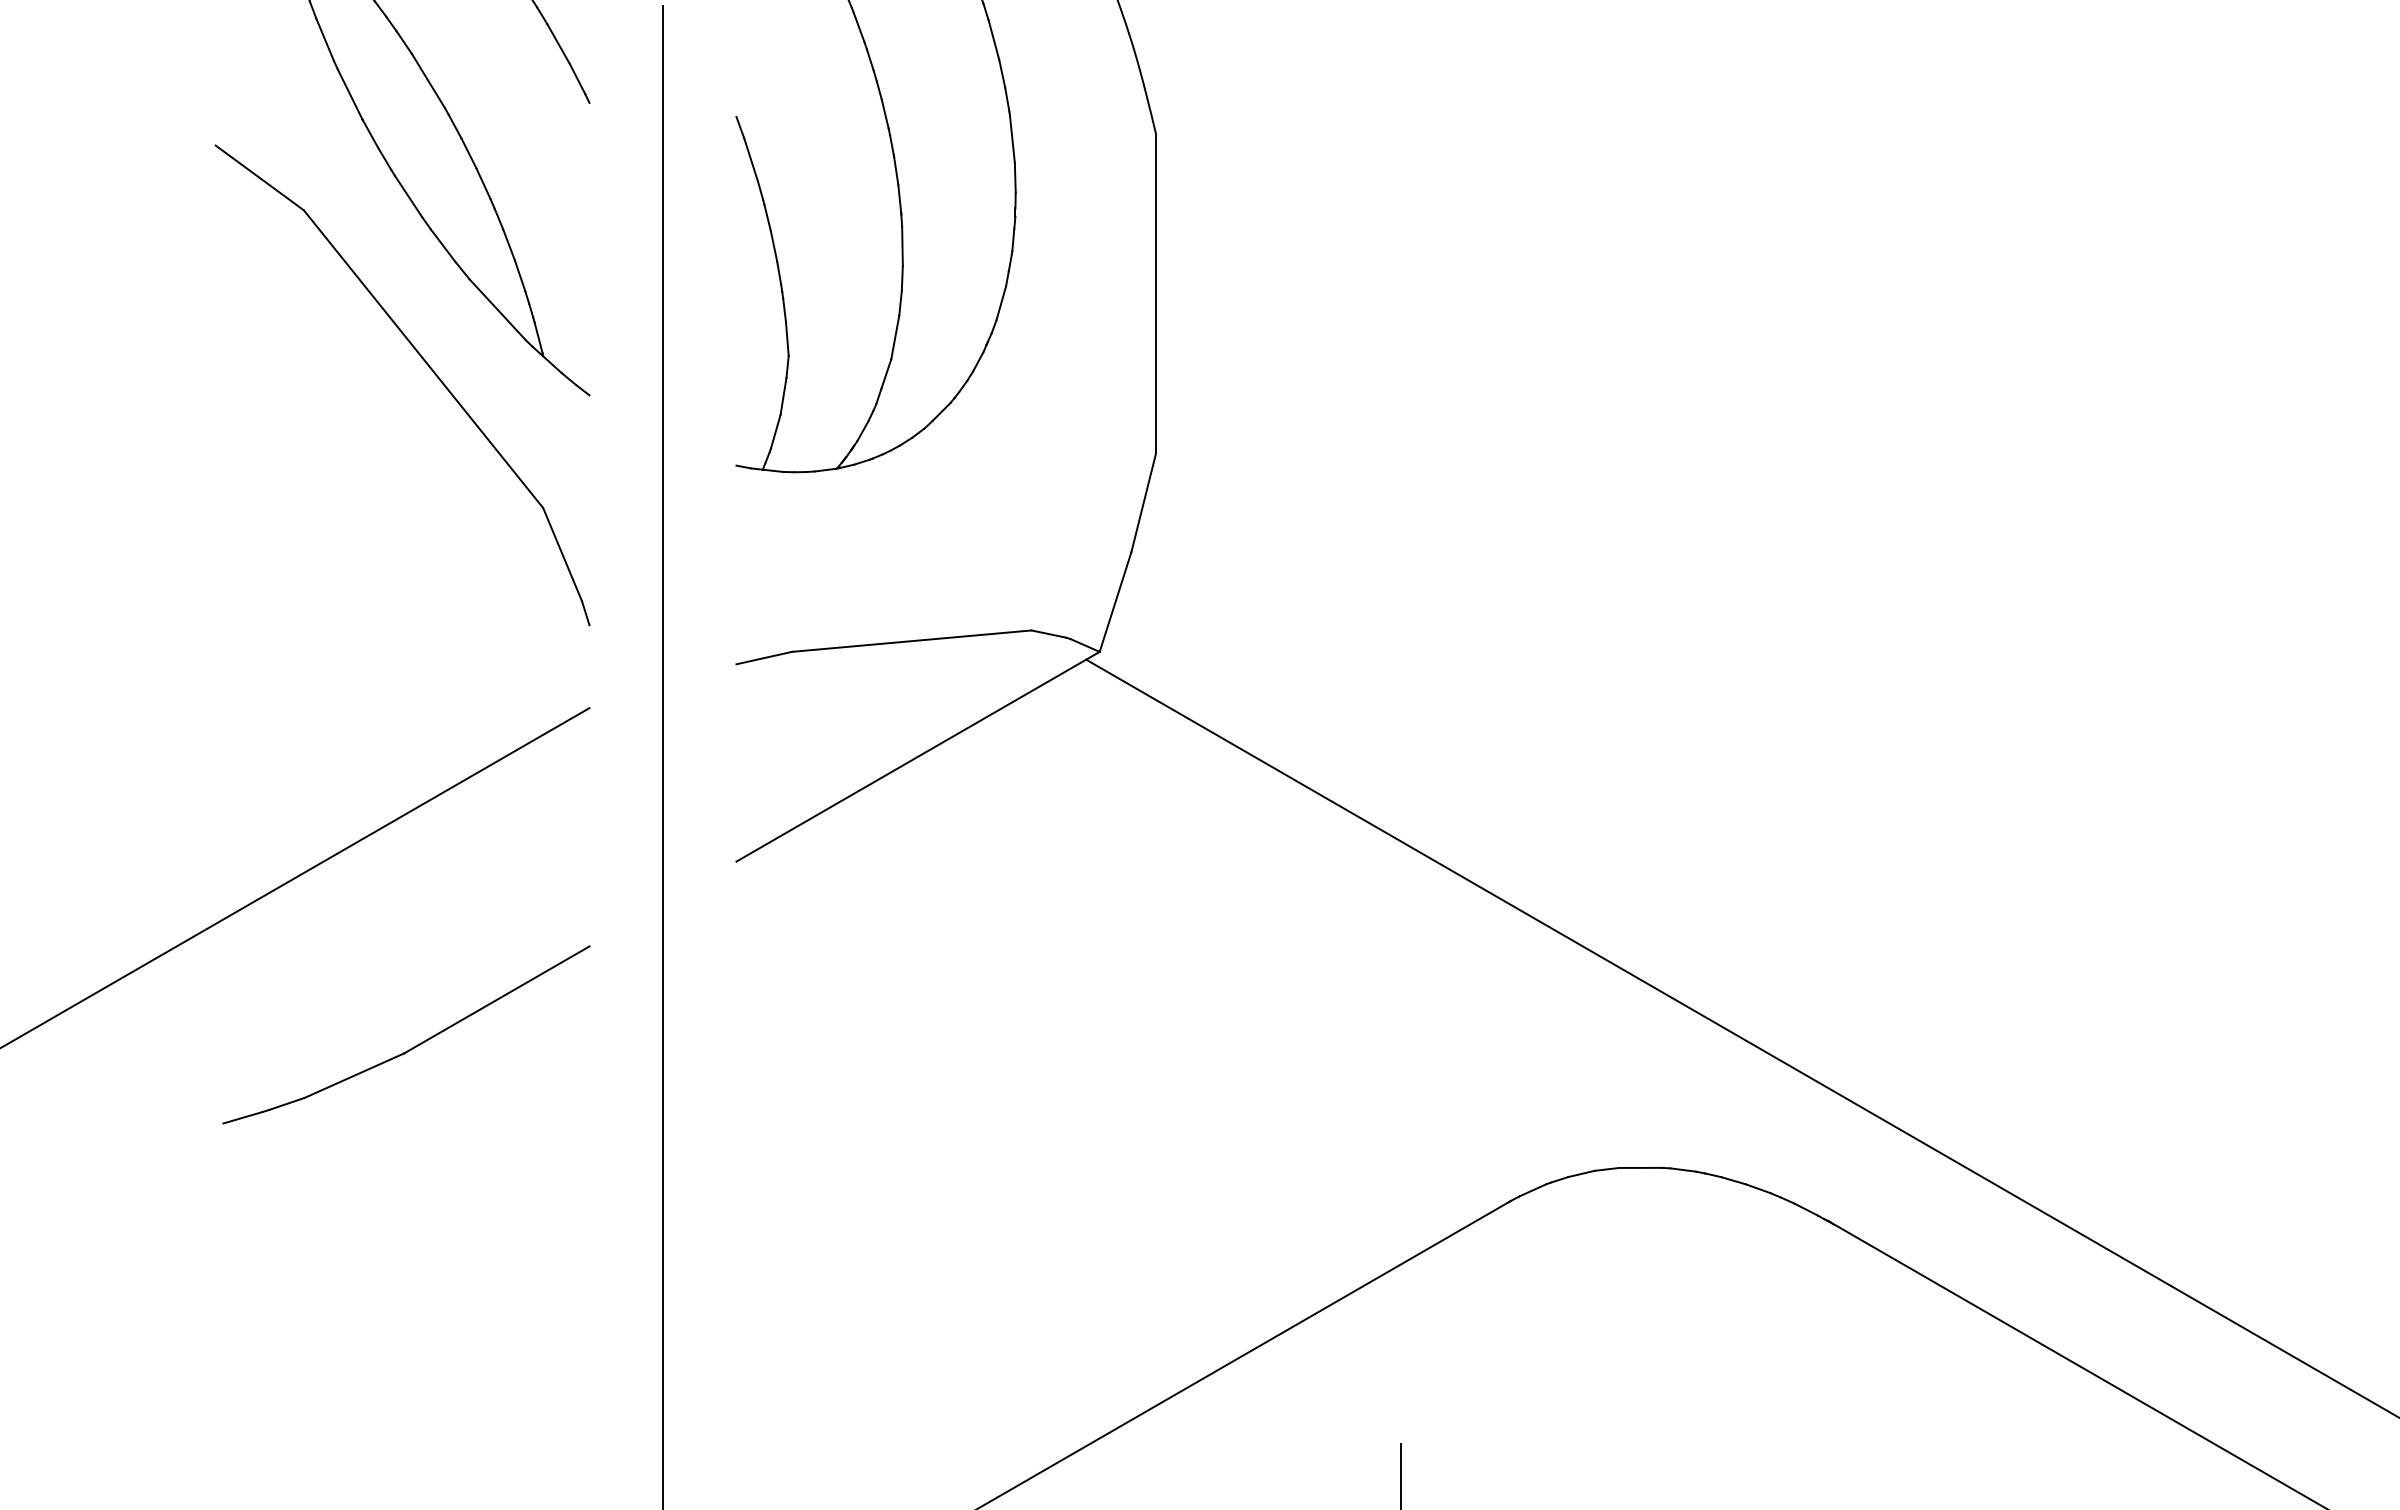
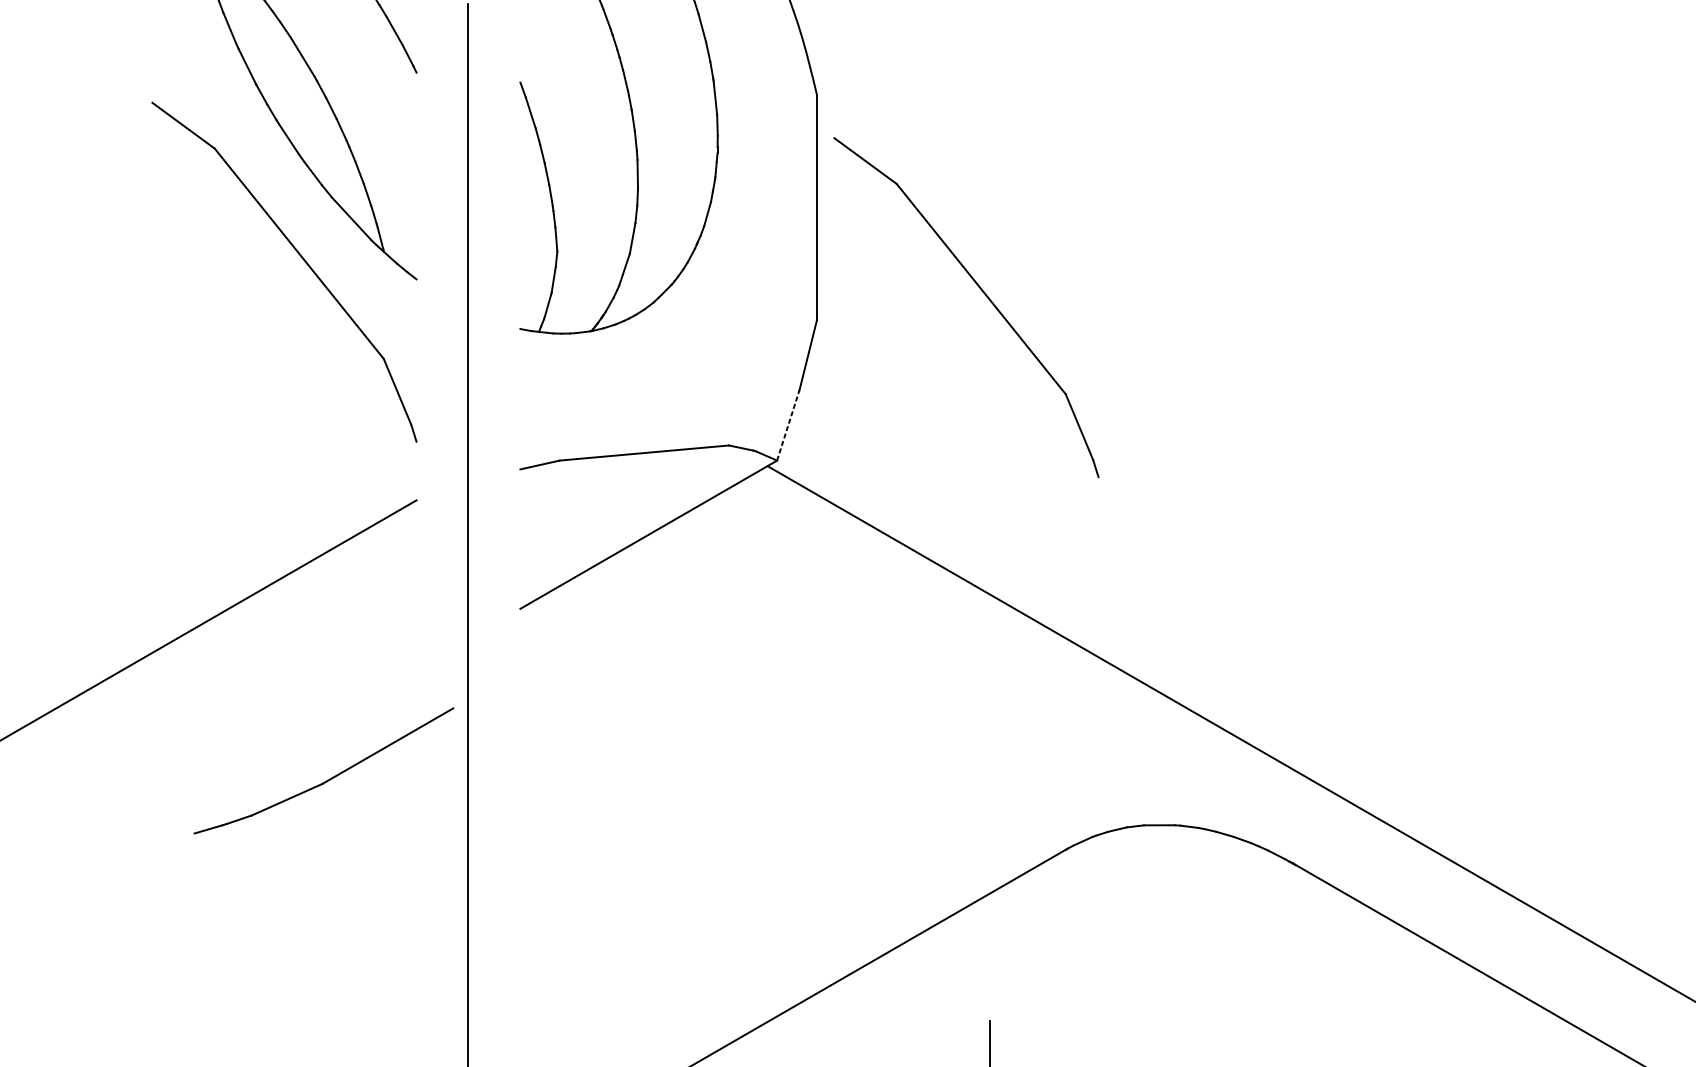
part: (1390, 413) -> (982, 292), added
line: (1115, 601) -> (788, 425), solid -> dashed
part: (415, 1045) -> (330, 778), moved

